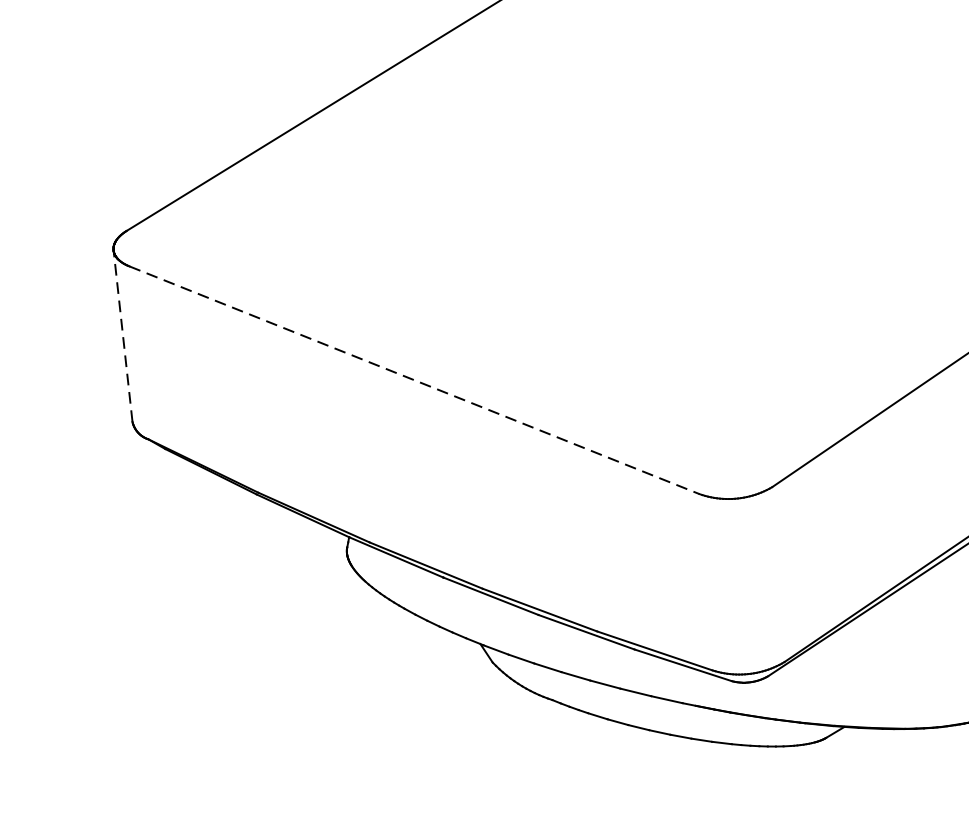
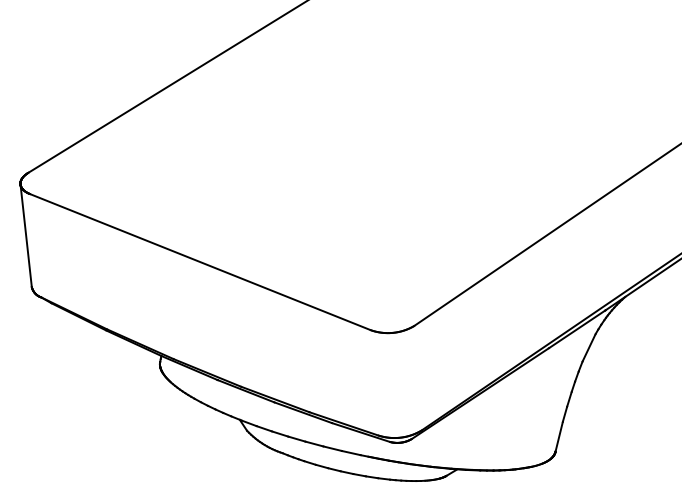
line: (123, 335) -> (26, 235), dashed -> solid
line: (414, 380) -> (200, 262), dashed -> solid

